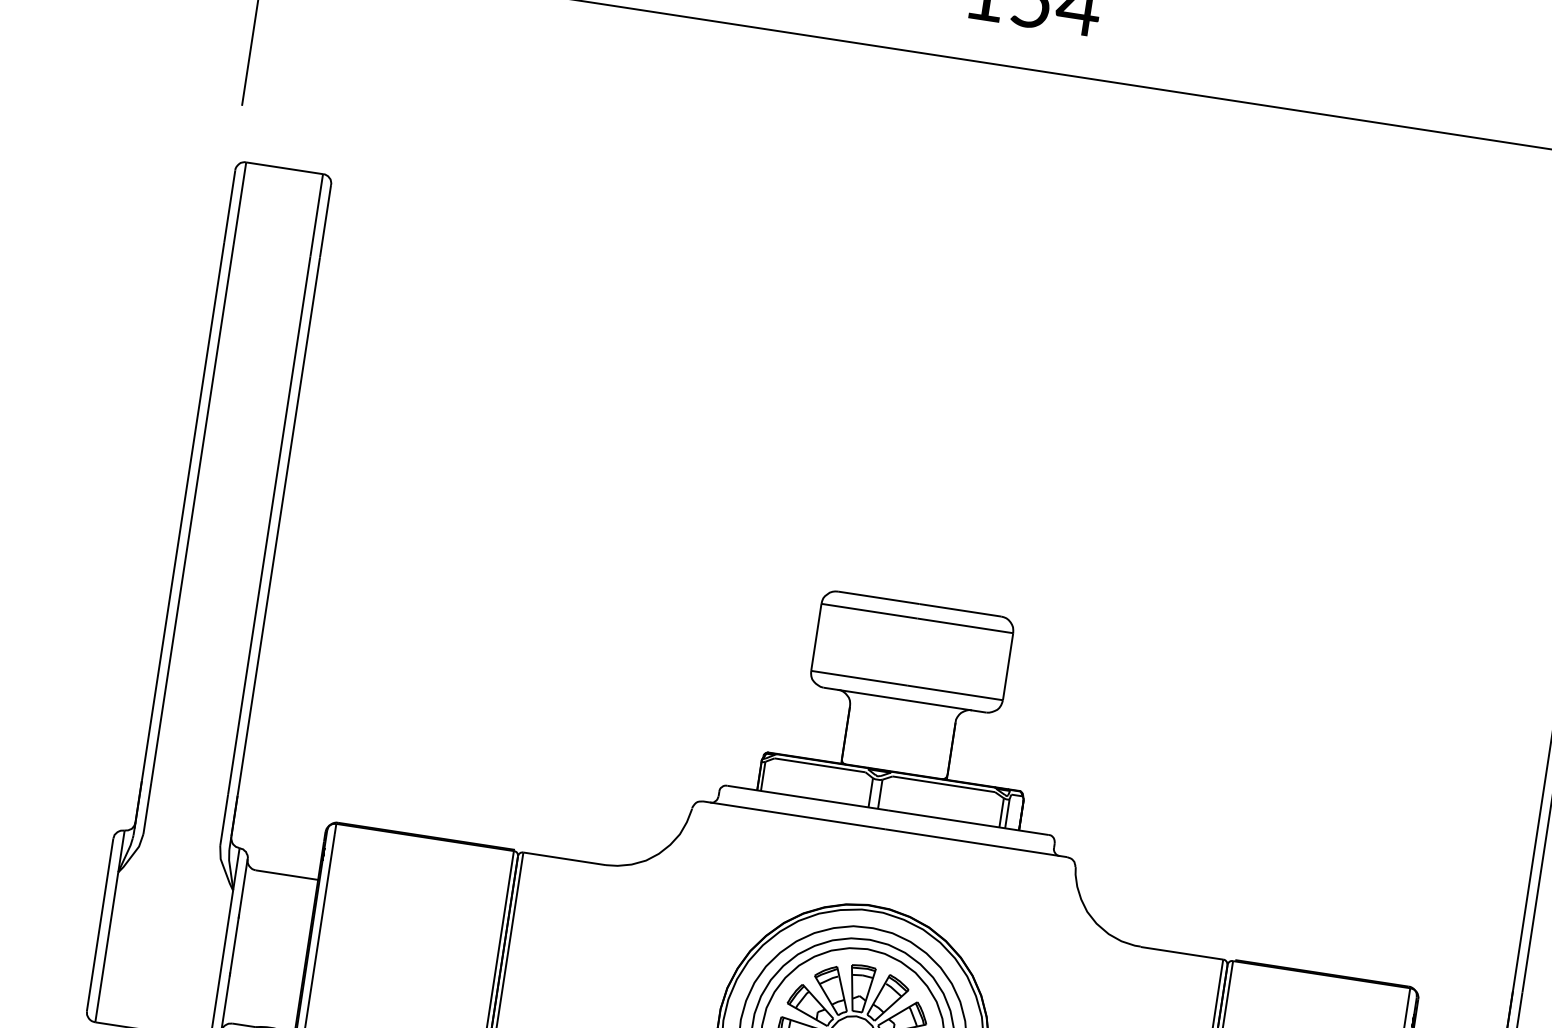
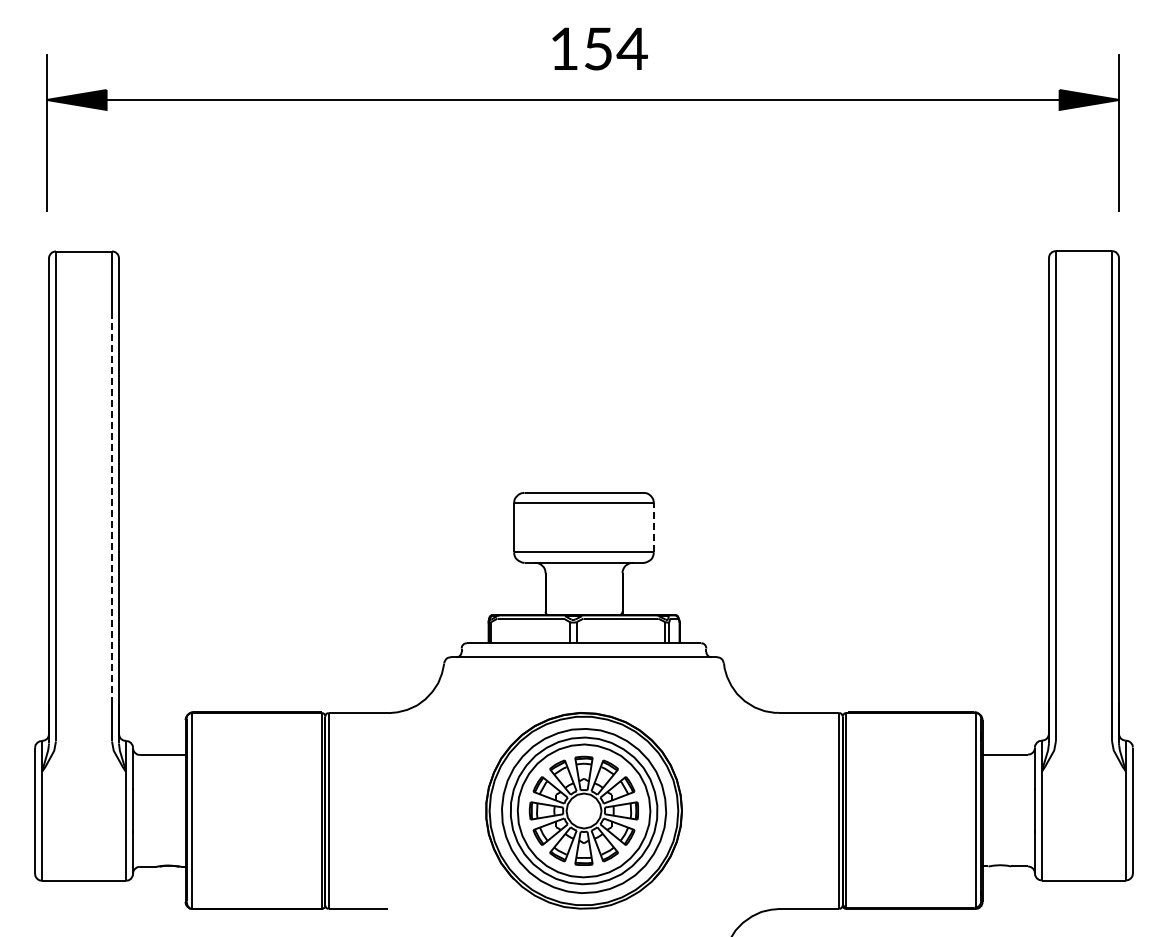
line: (269, 526) -> (112, 508), solid -> dashed
line: (1007, 666) -> (653, 527), solid -> dashed

